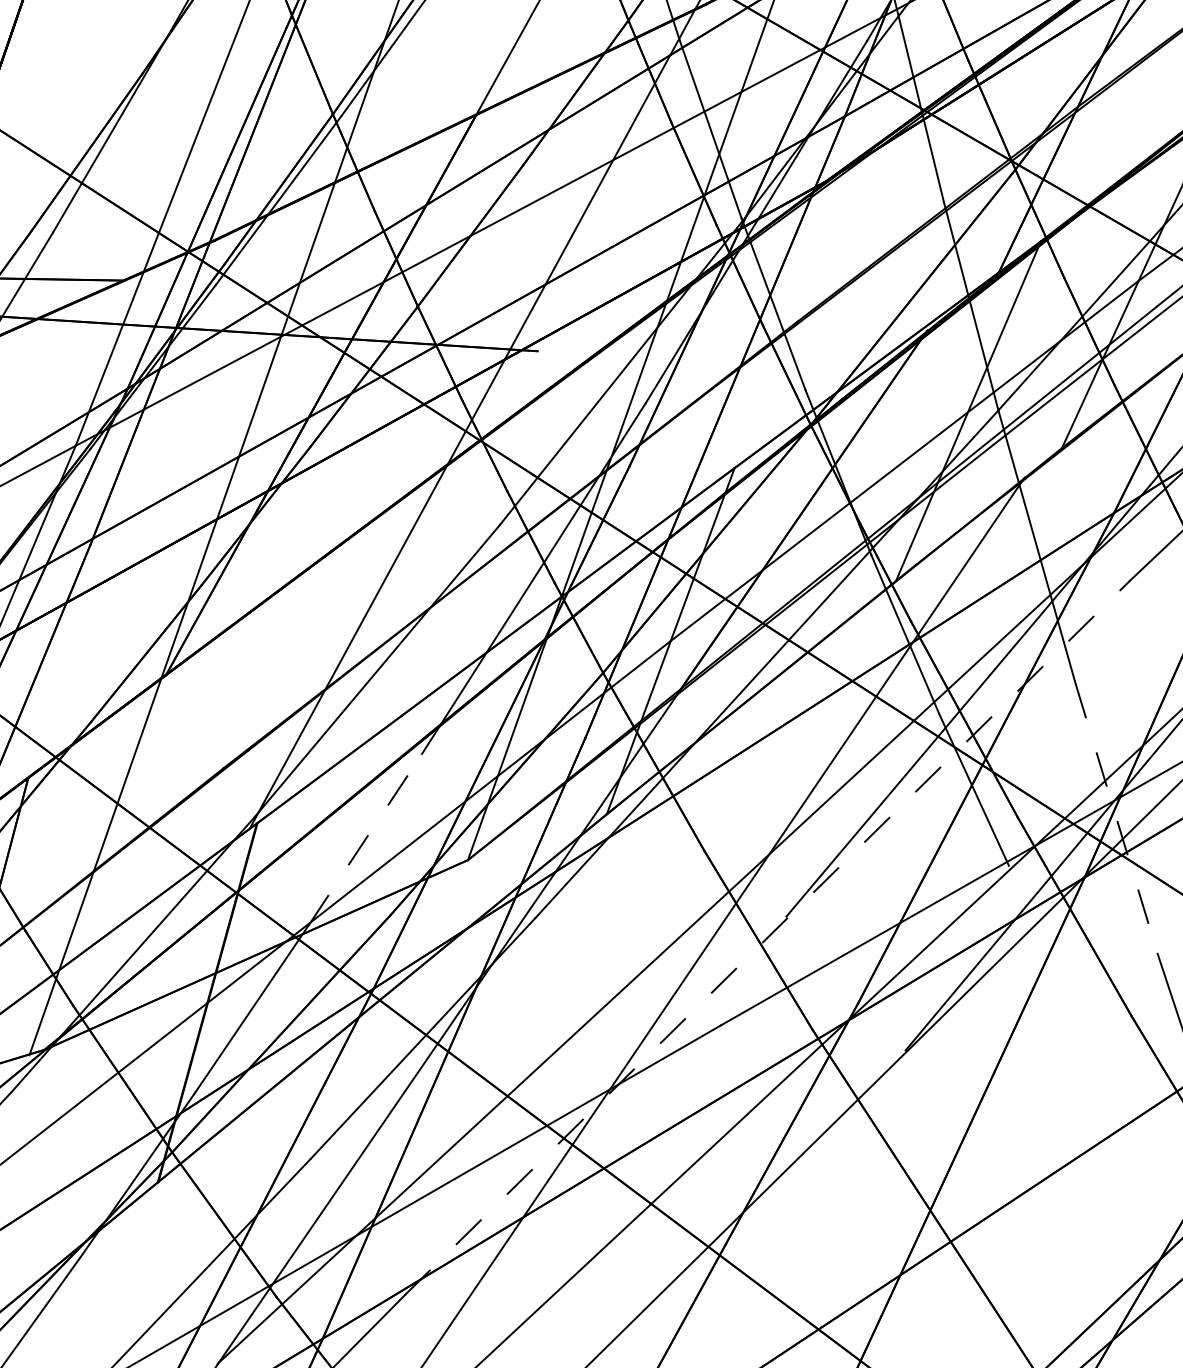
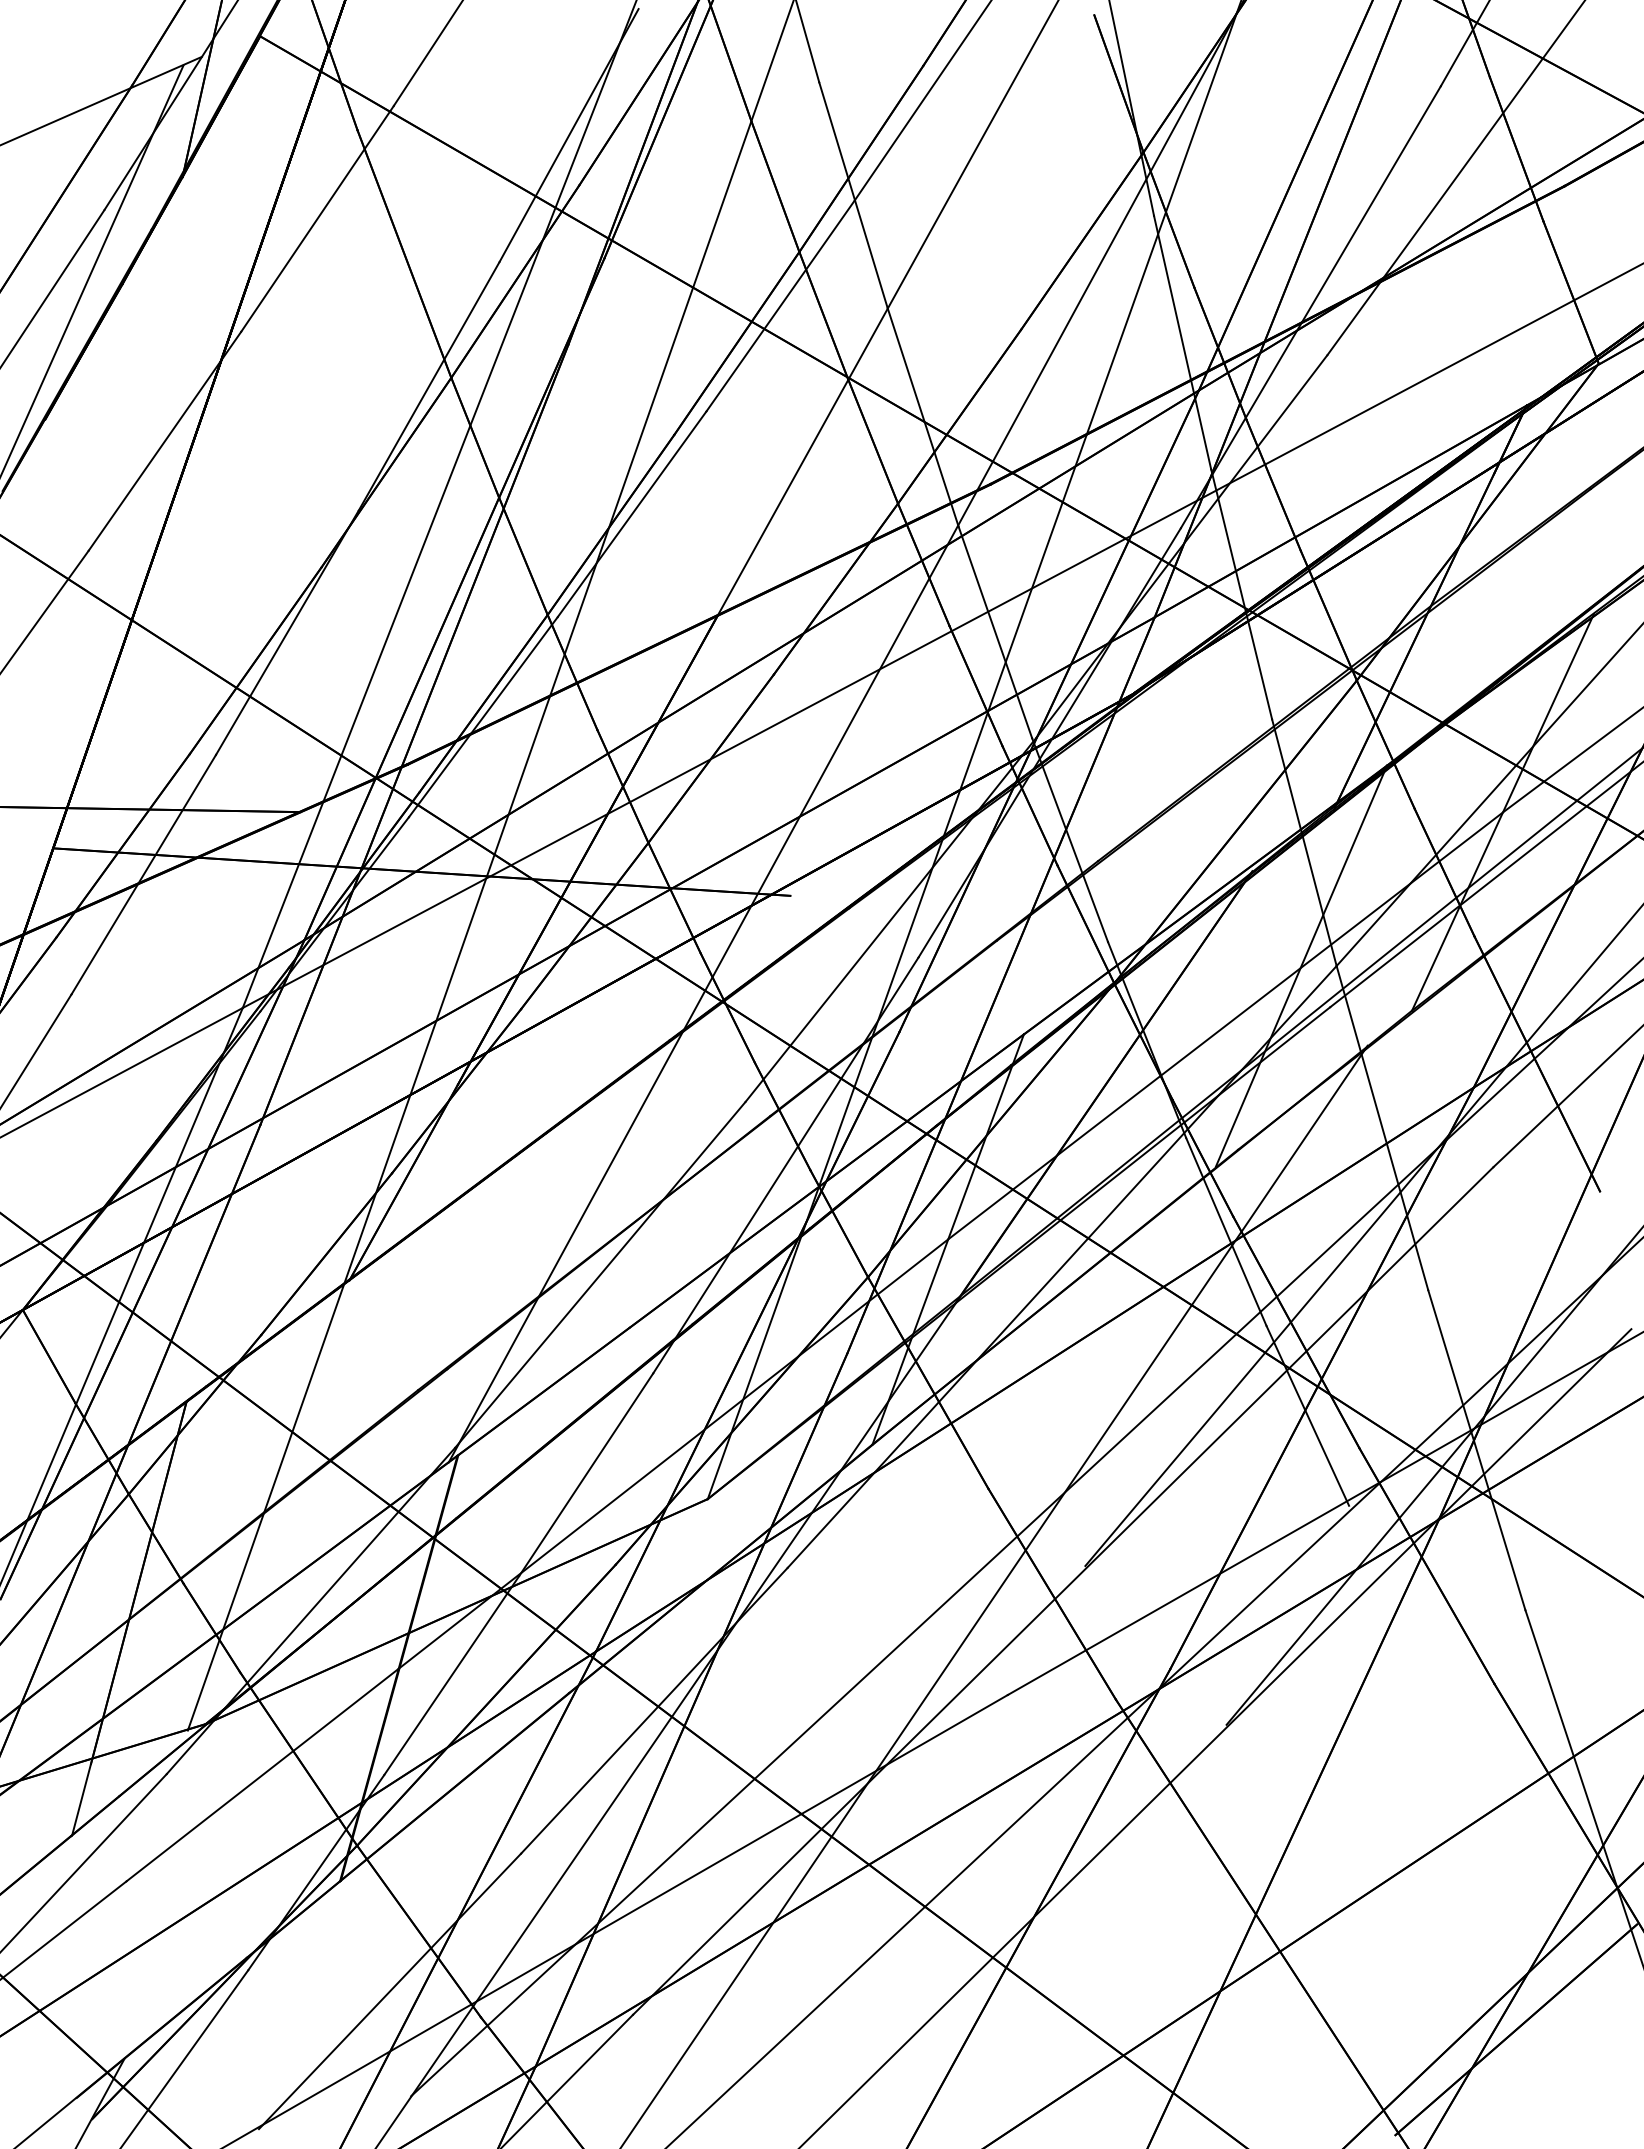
line: (1116, 819) -> (1476, 1450), dashed -> solid
line: (365, 839) -> (586, 1474), dashed -> solid
line: (768, 938) -> (1063, 1591), dashed -> solid

